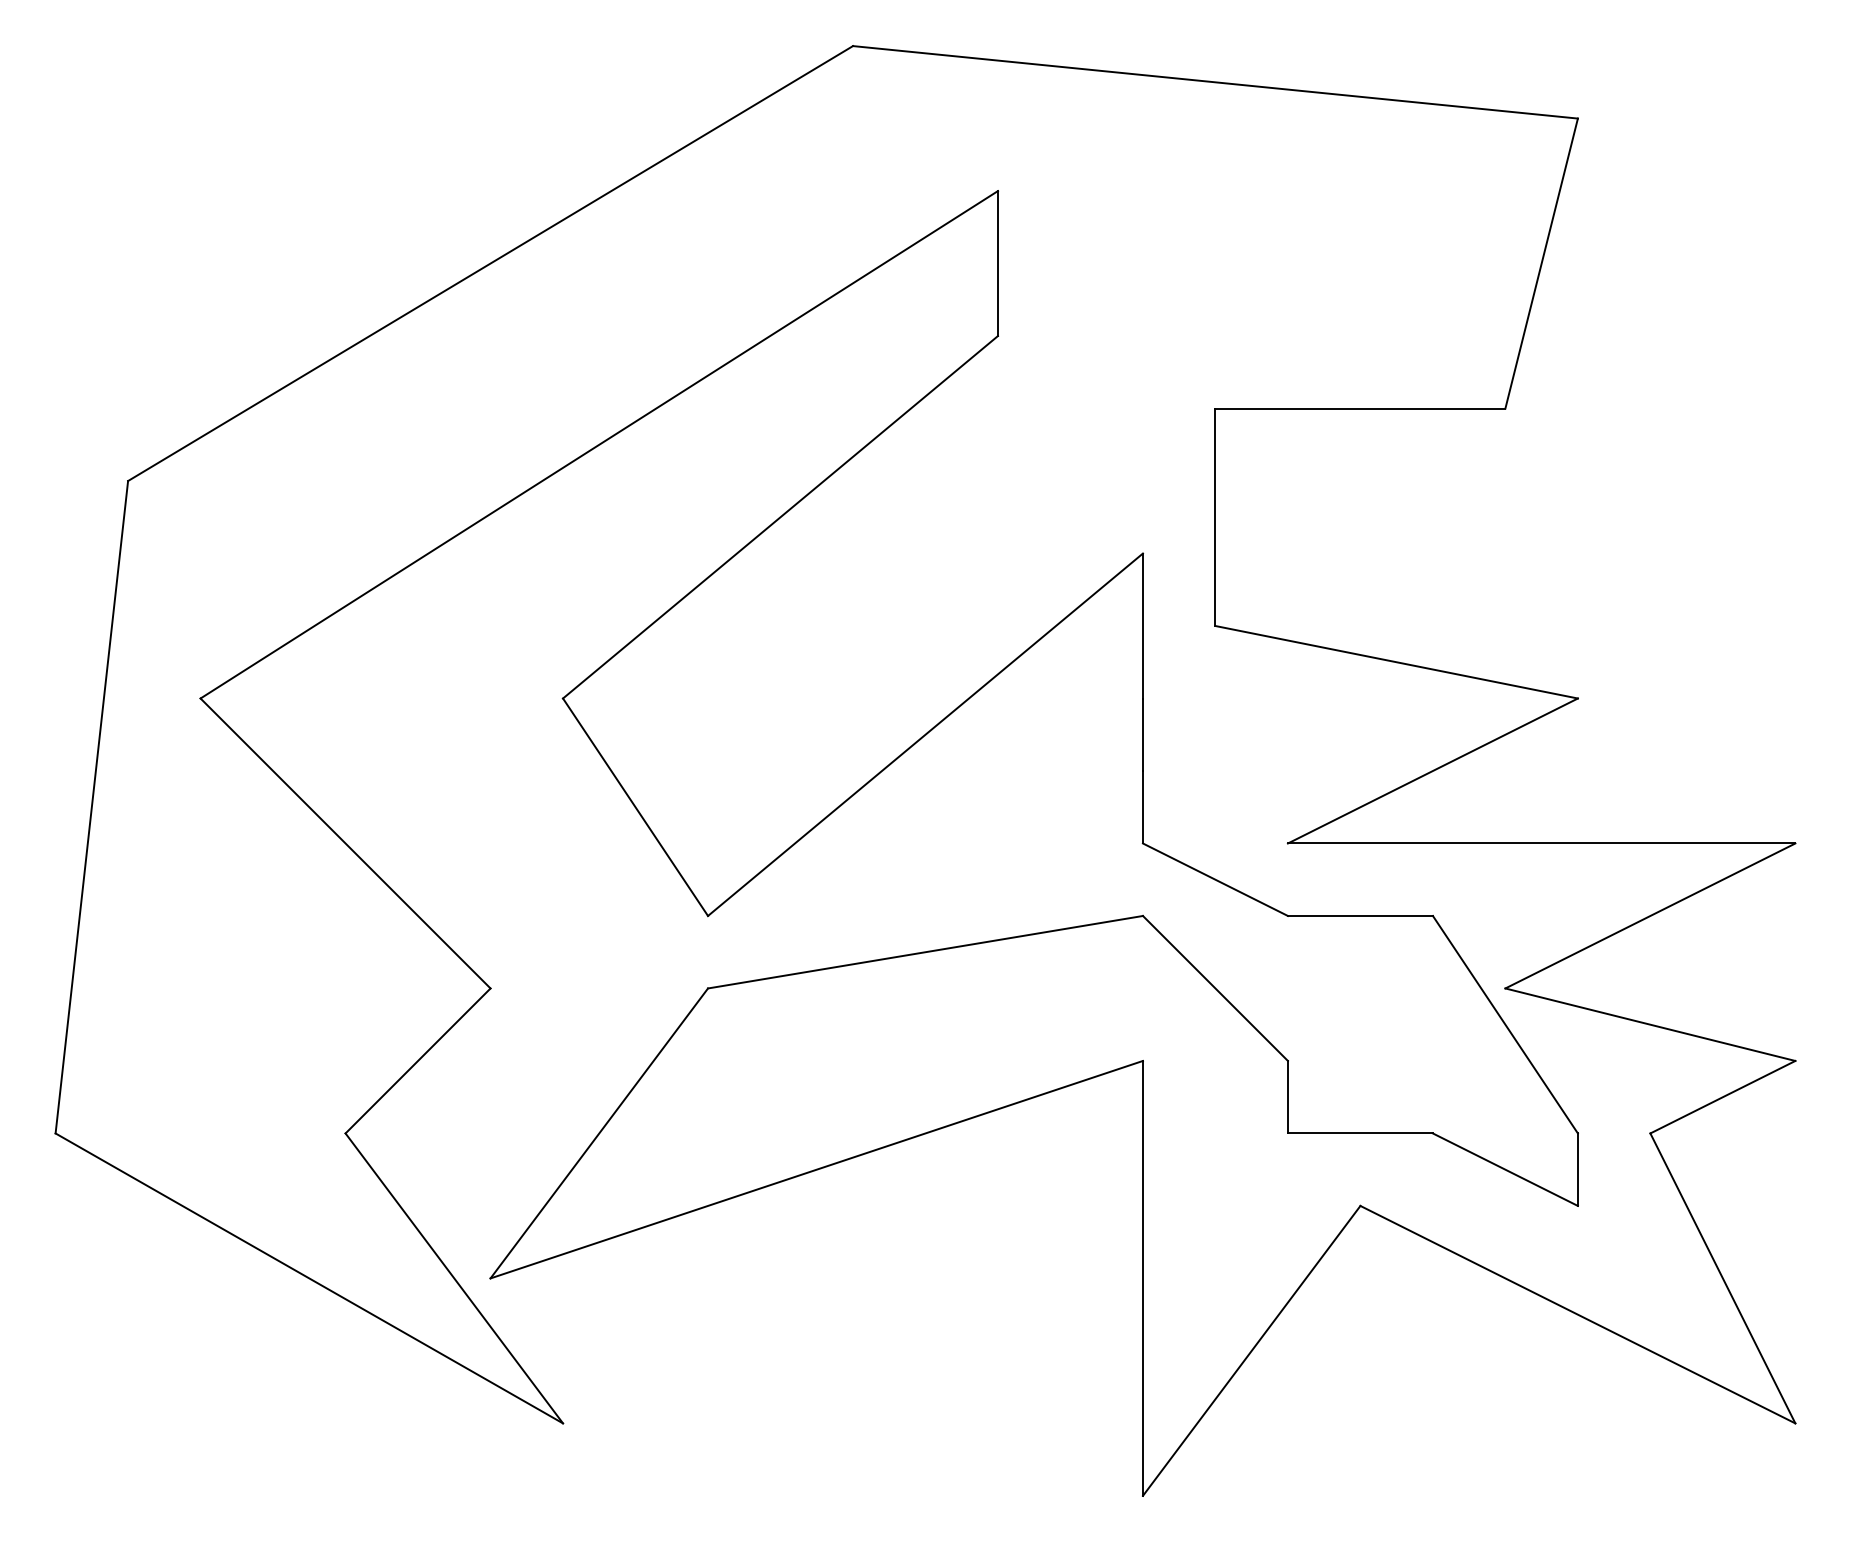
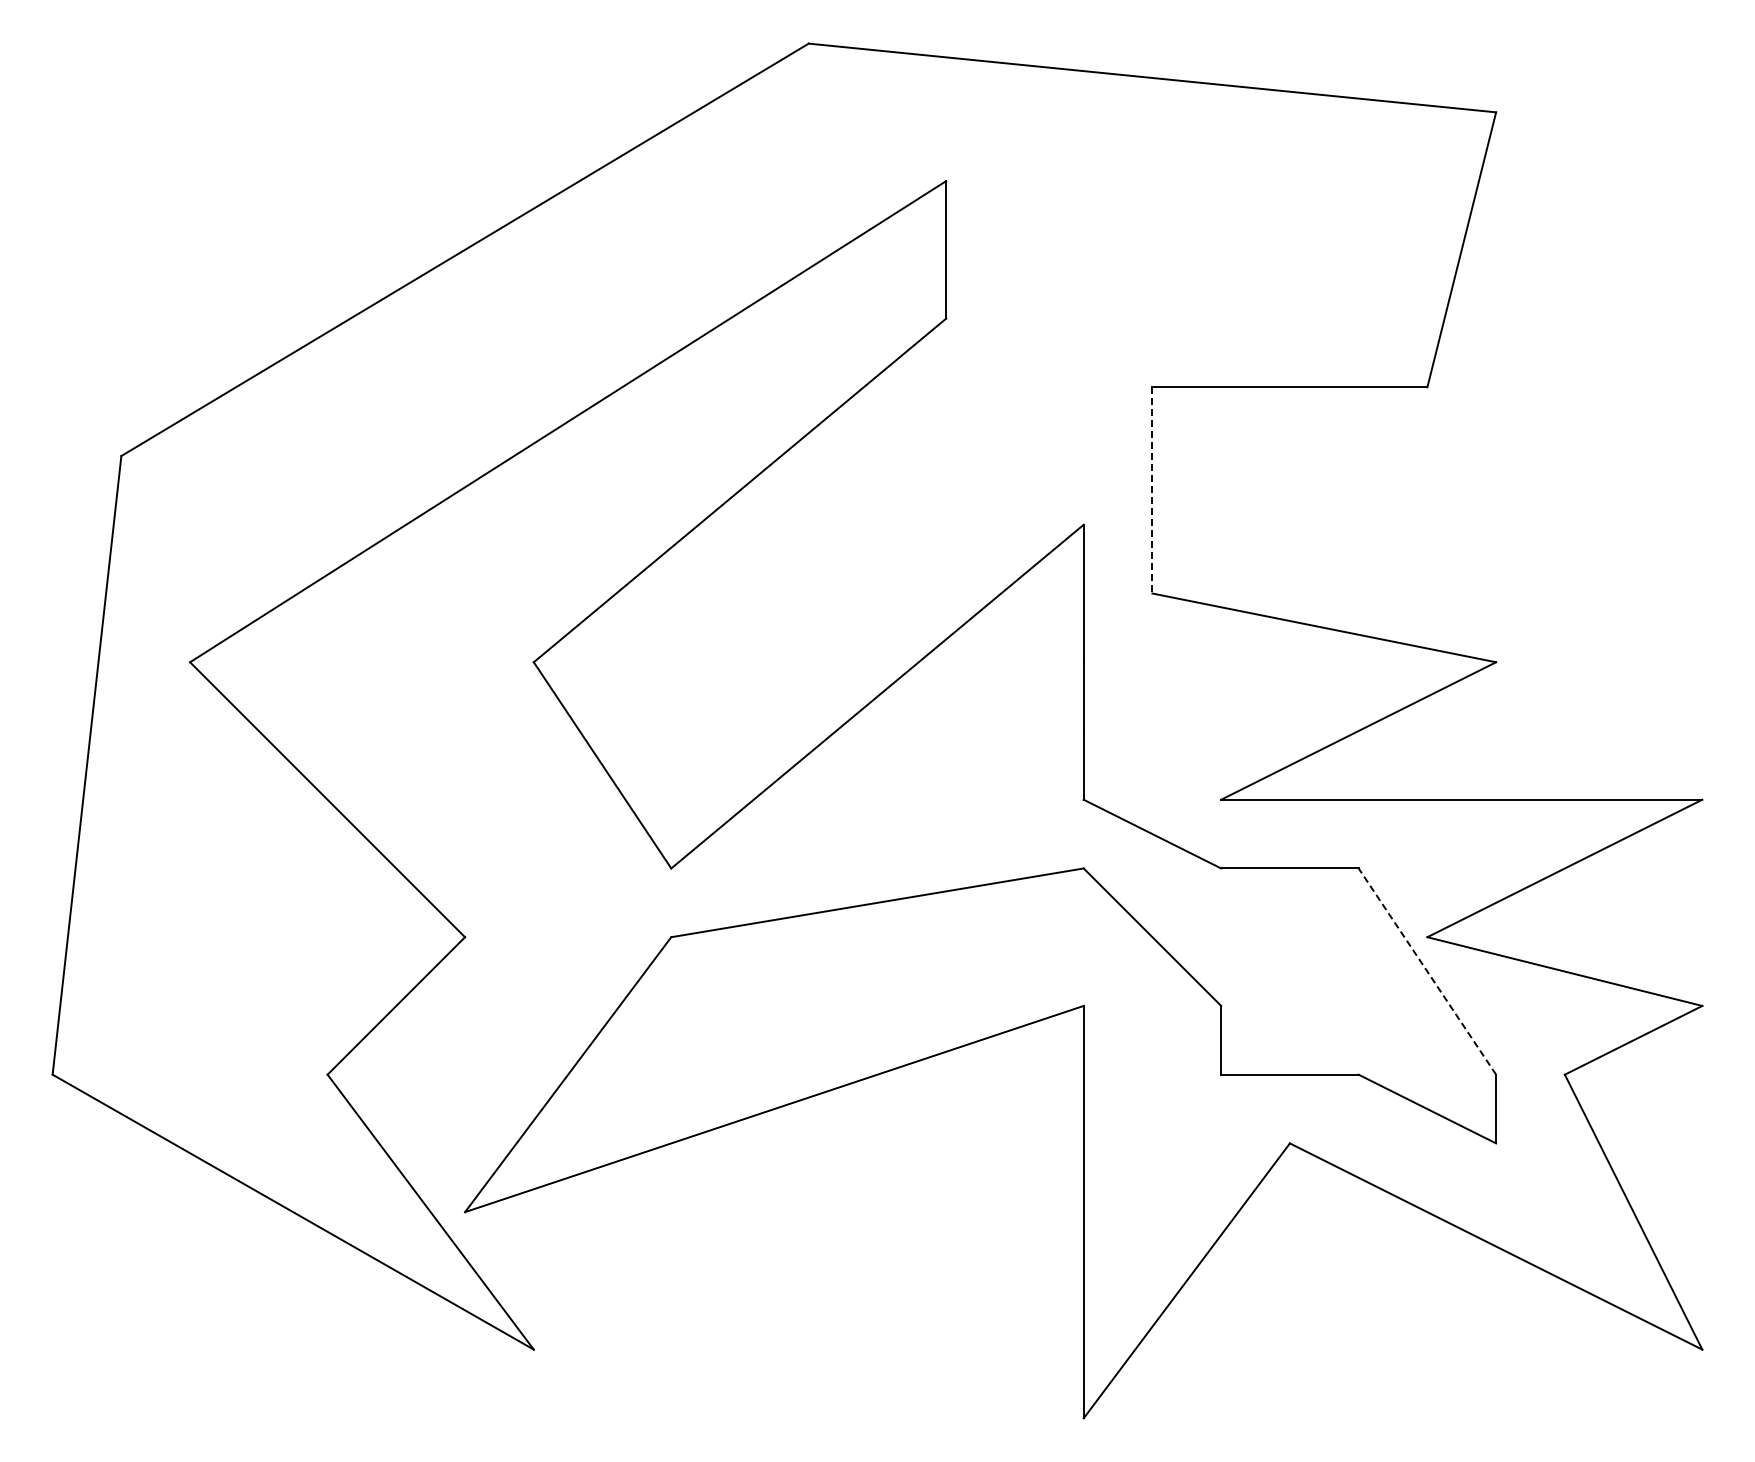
line: (1215, 517) -> (1152, 490), solid -> dashed
line: (1505, 1024) -> (1427, 971), solid -> dashed

